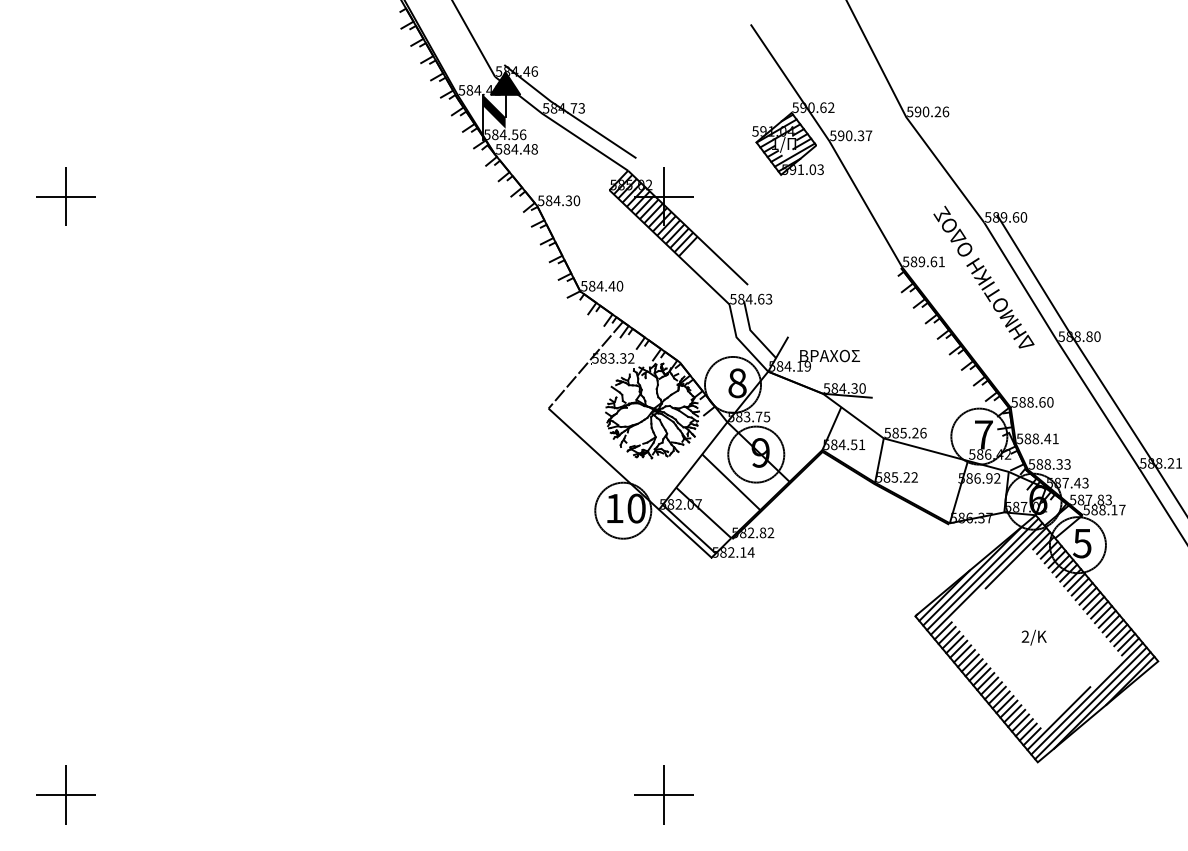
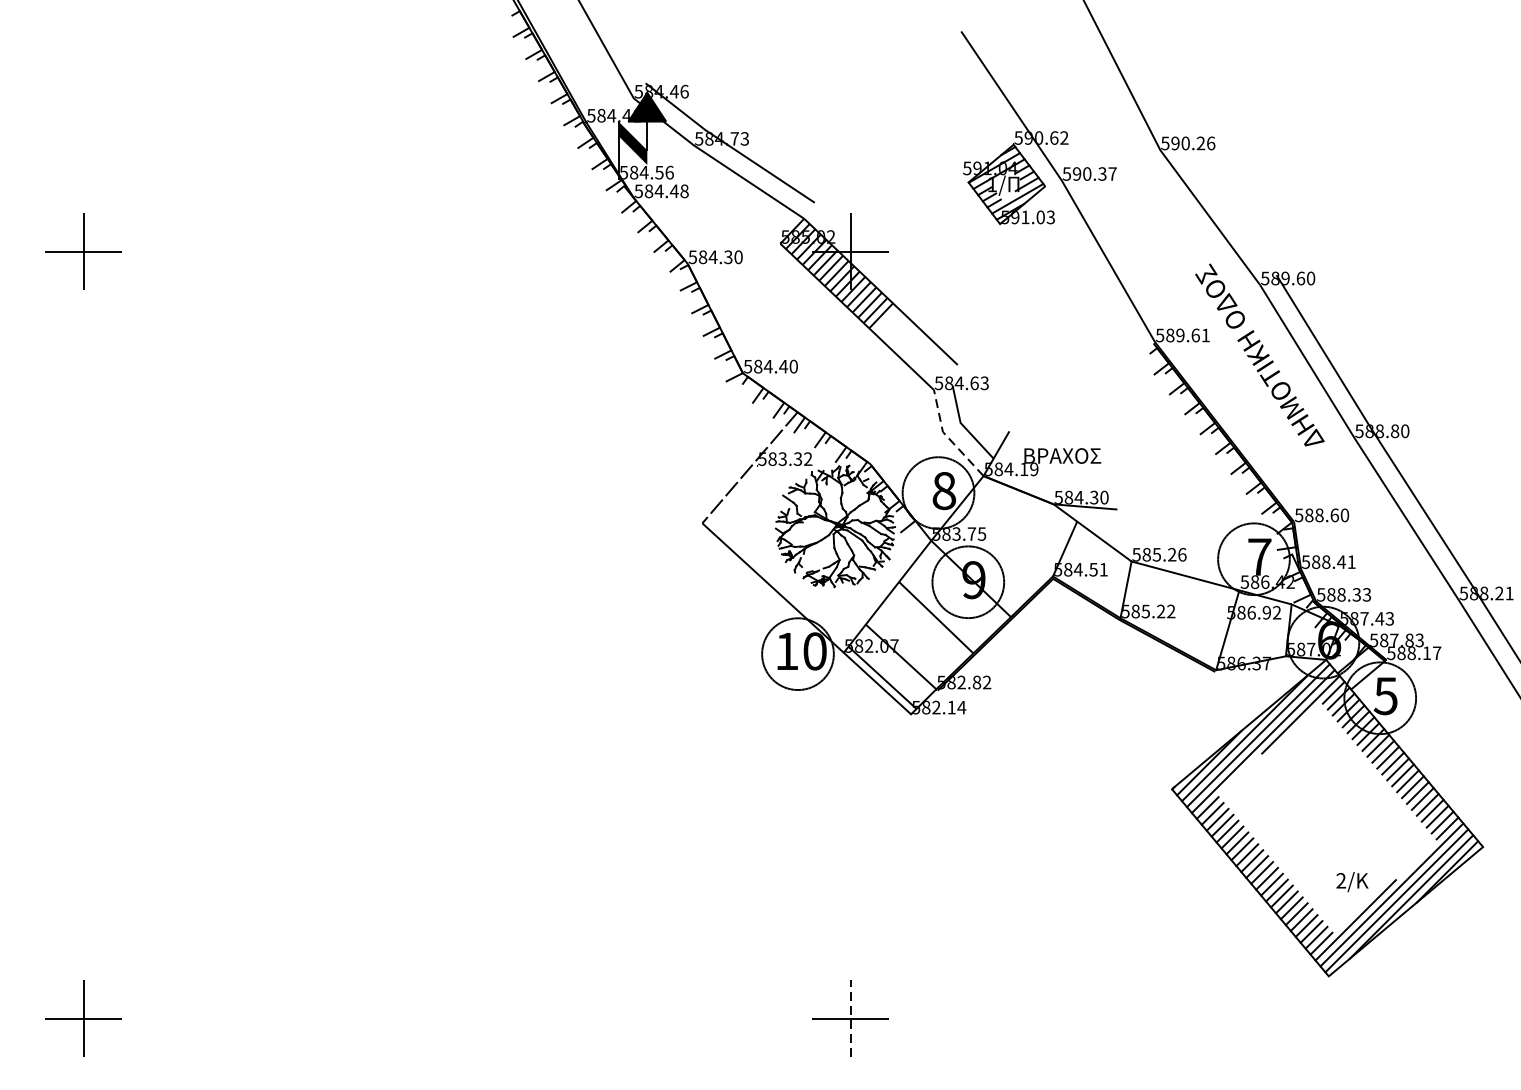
line: (740, 341) -> (948, 437), solid -> dashed
text: (1033, 637) -> (1351, 881), moved
line: (664, 795) -> (850, 1018), solid -> dashed

